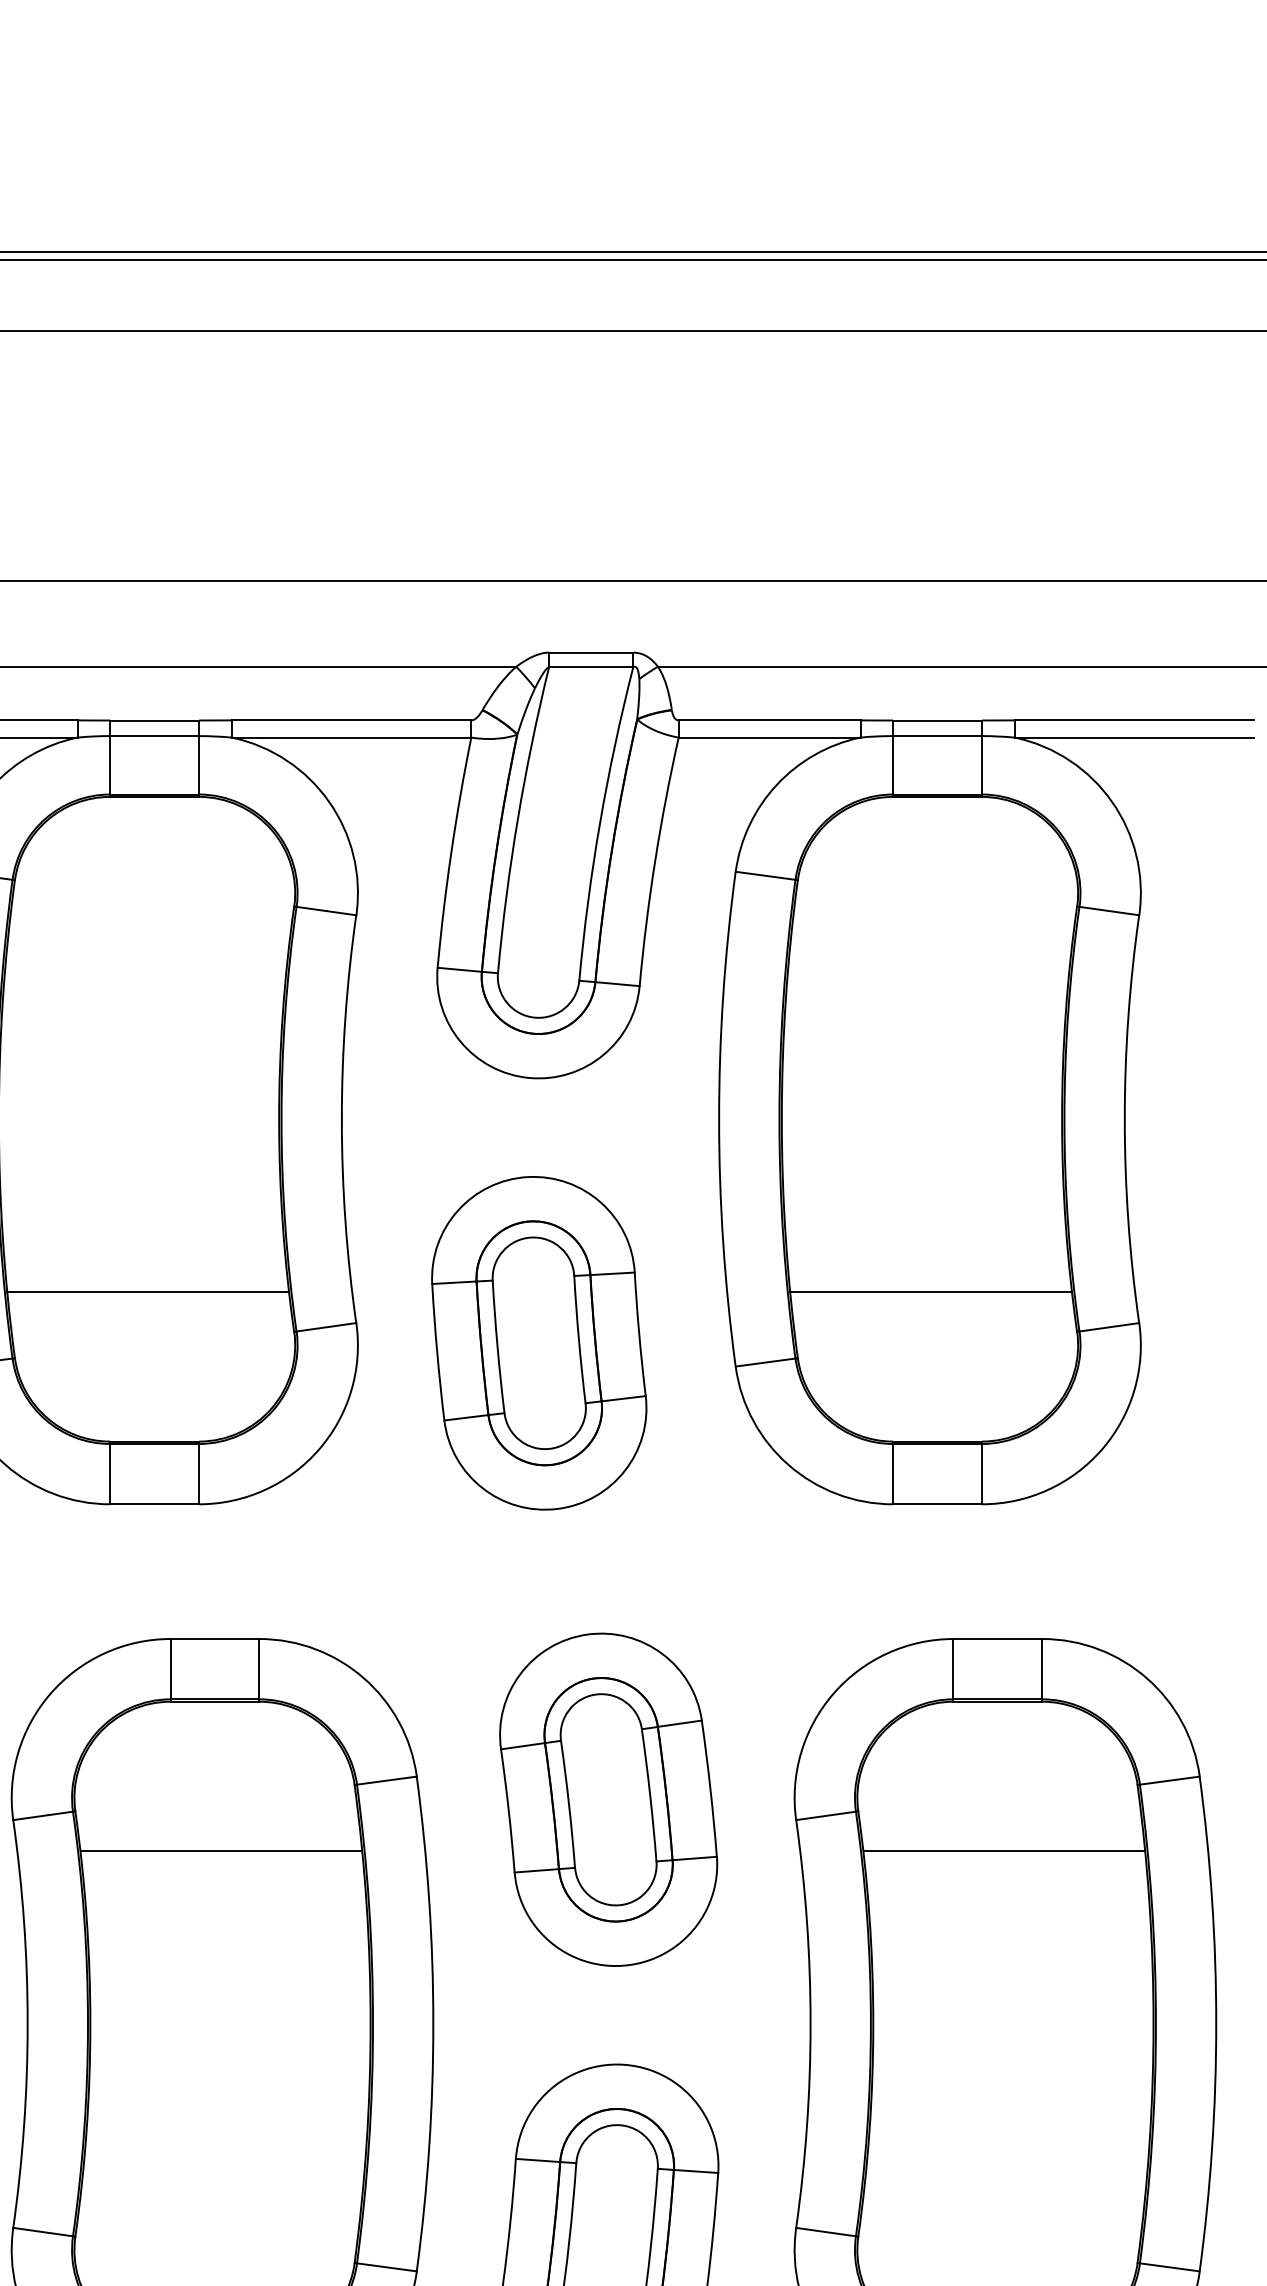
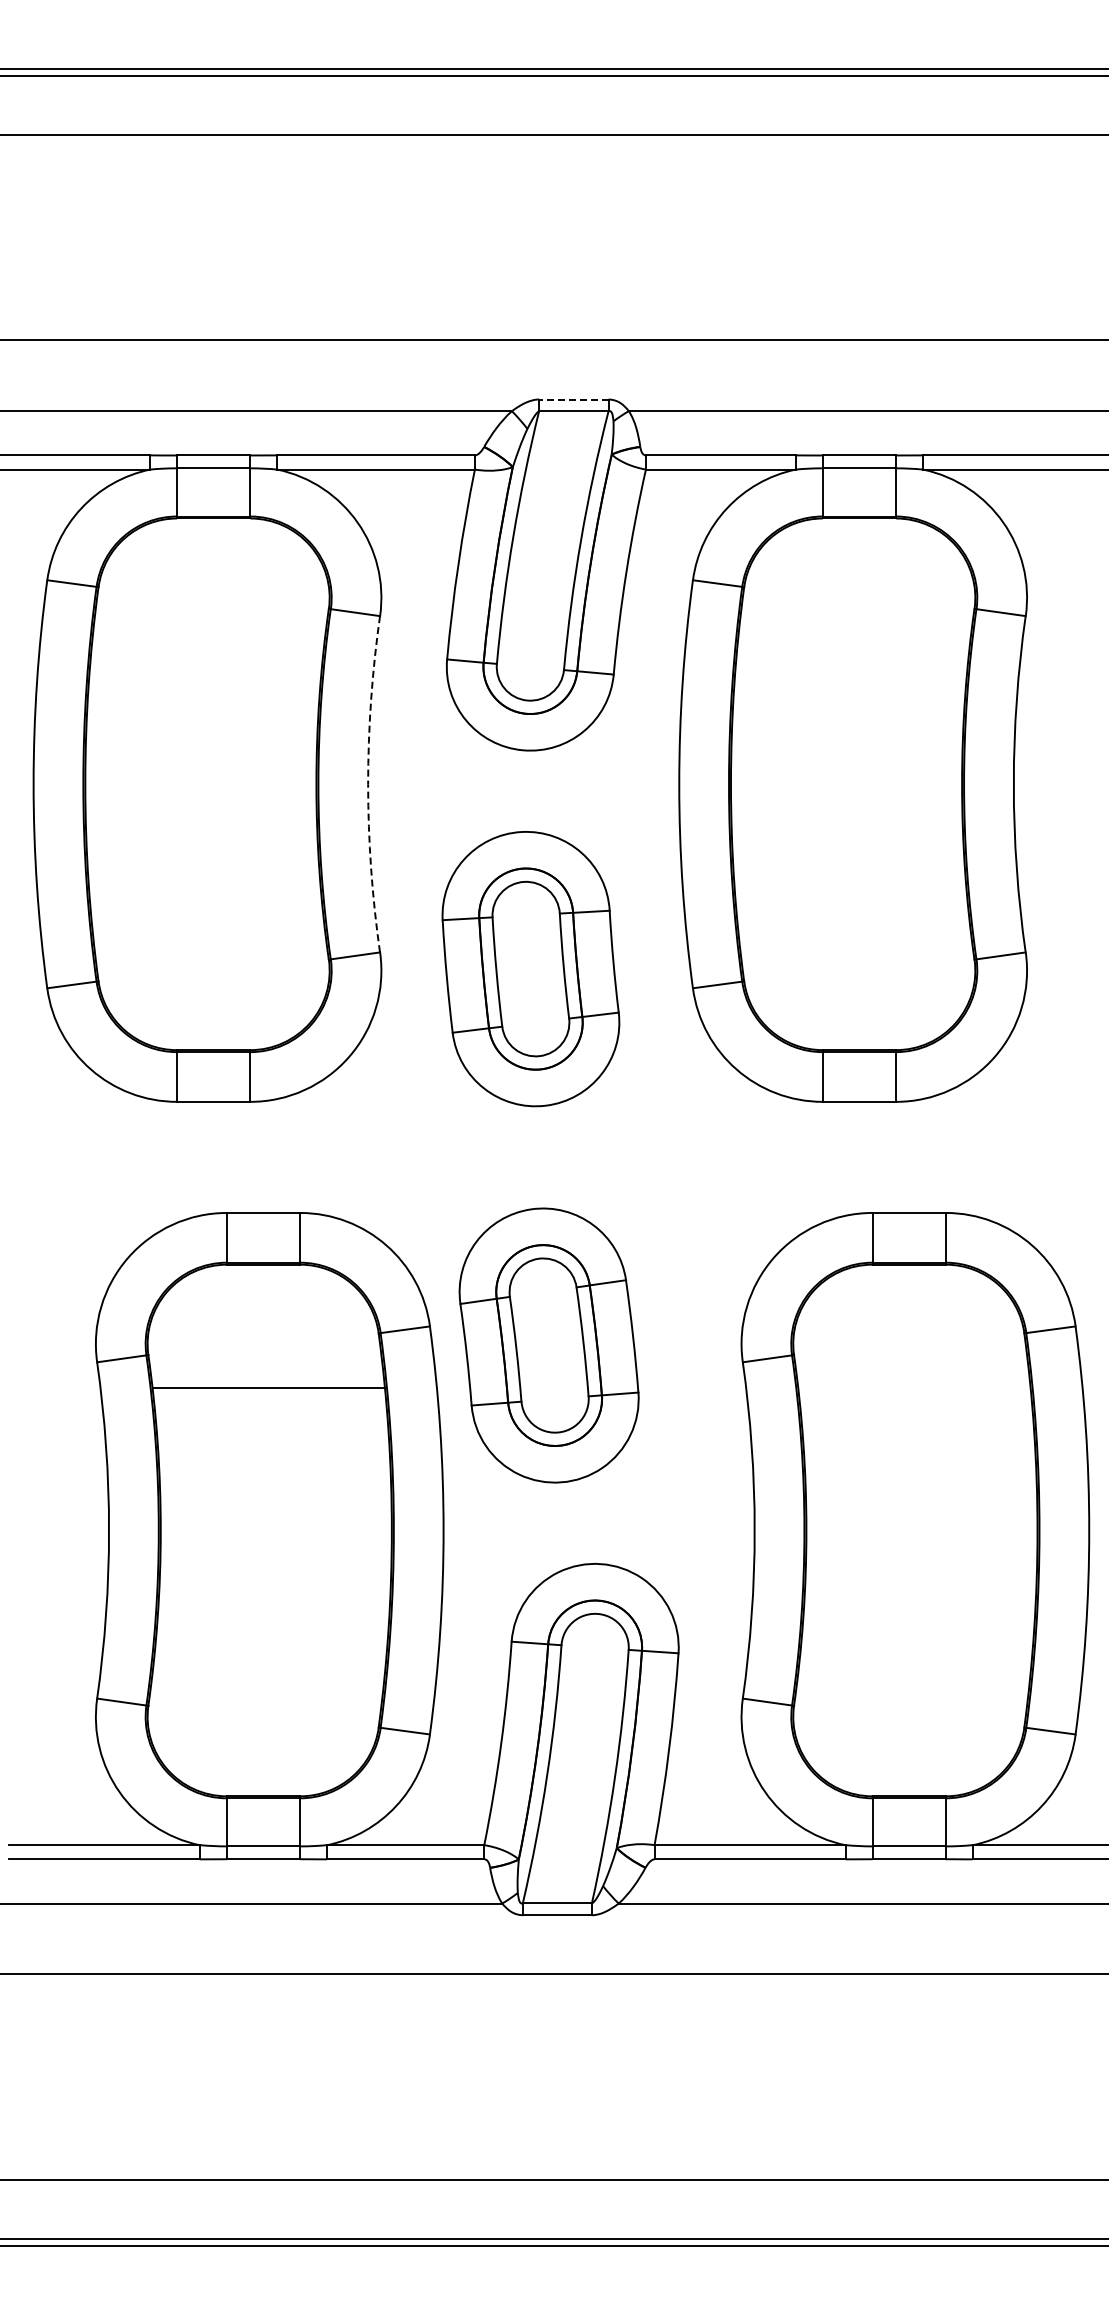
line: (590, 652) -> (573, 399), solid -> dashed
arc: (342, 1119) -> (368, 784), solid -> dashed
line: (148, 1291) -> (208, 926), removed
line: (930, 1291) -> (853, 926), removed
part: (607, 1799) -> (548, 1345), moved
line: (1004, 1851) -> (914, 1388), removed

